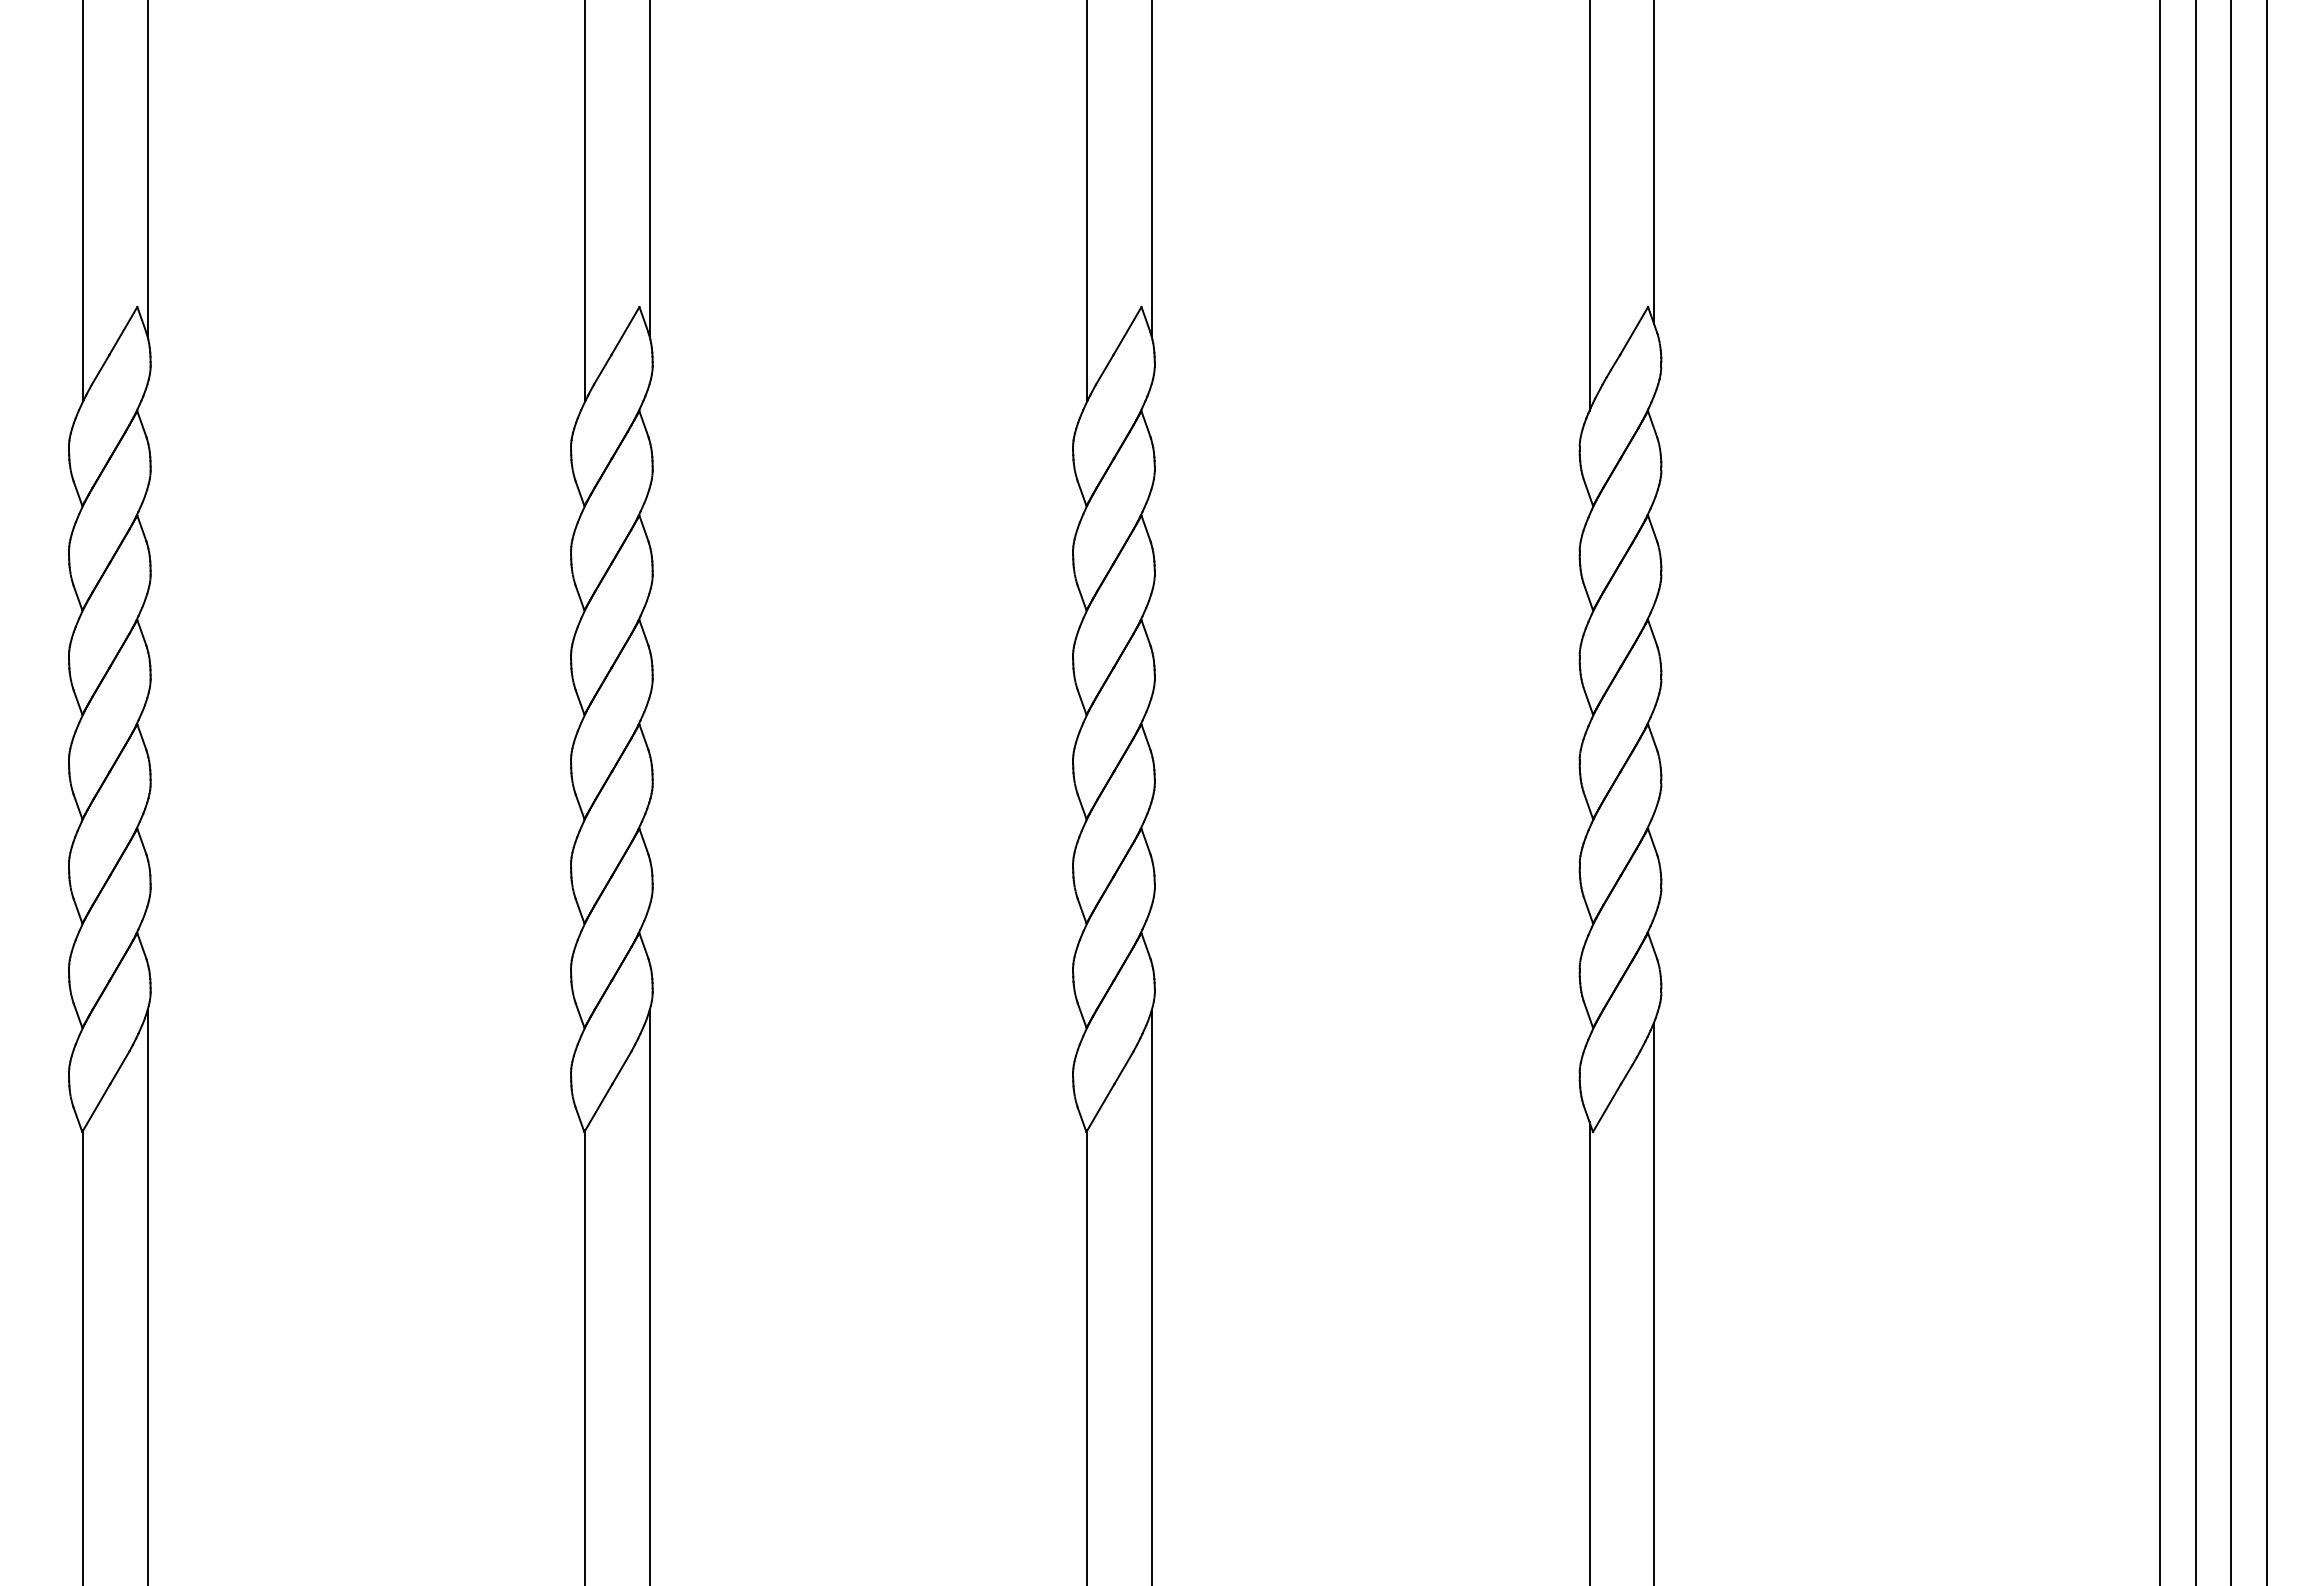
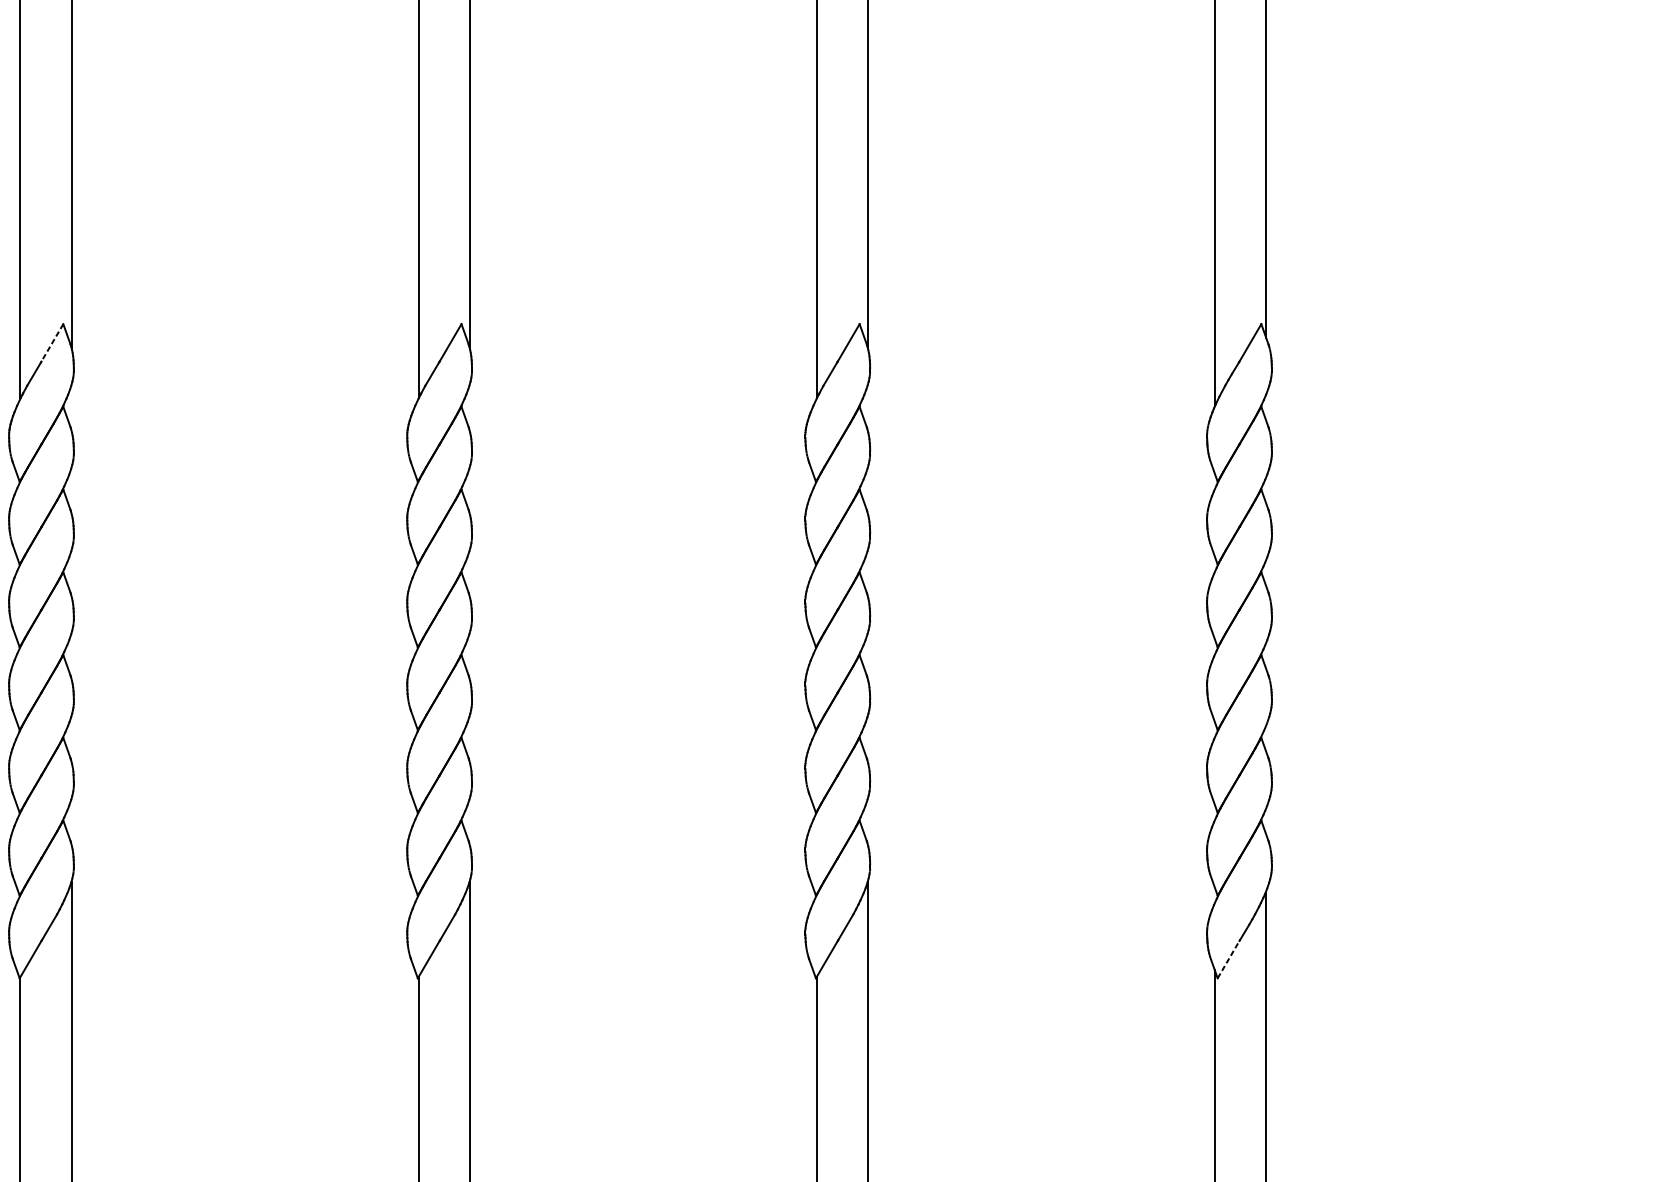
line: (123, 331) -> (52, 343), solid -> dashed
line: (1607, 1108) -> (1229, 959), solid -> dashed

